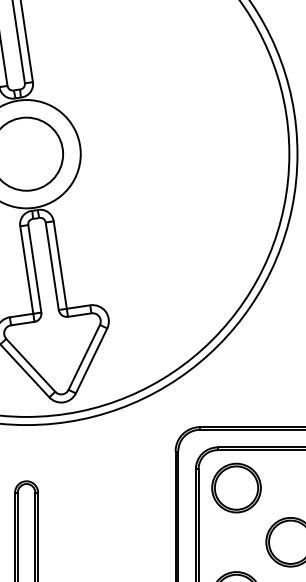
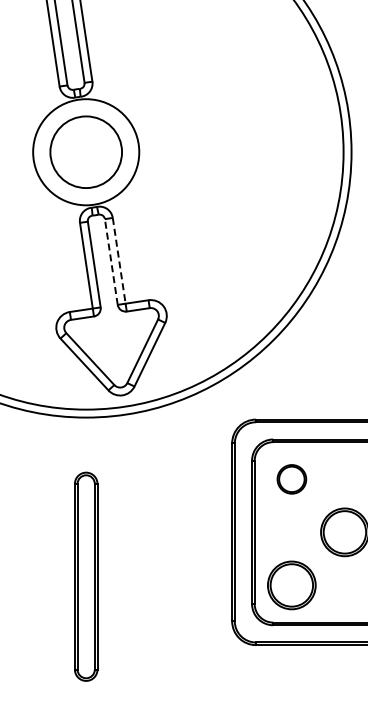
line: (52, 265) -> (111, 261), solid -> dashed
line: (60, 265) -> (119, 261), solid -> dashed
part: (236, 488) -> (291, 479), size x0.6

